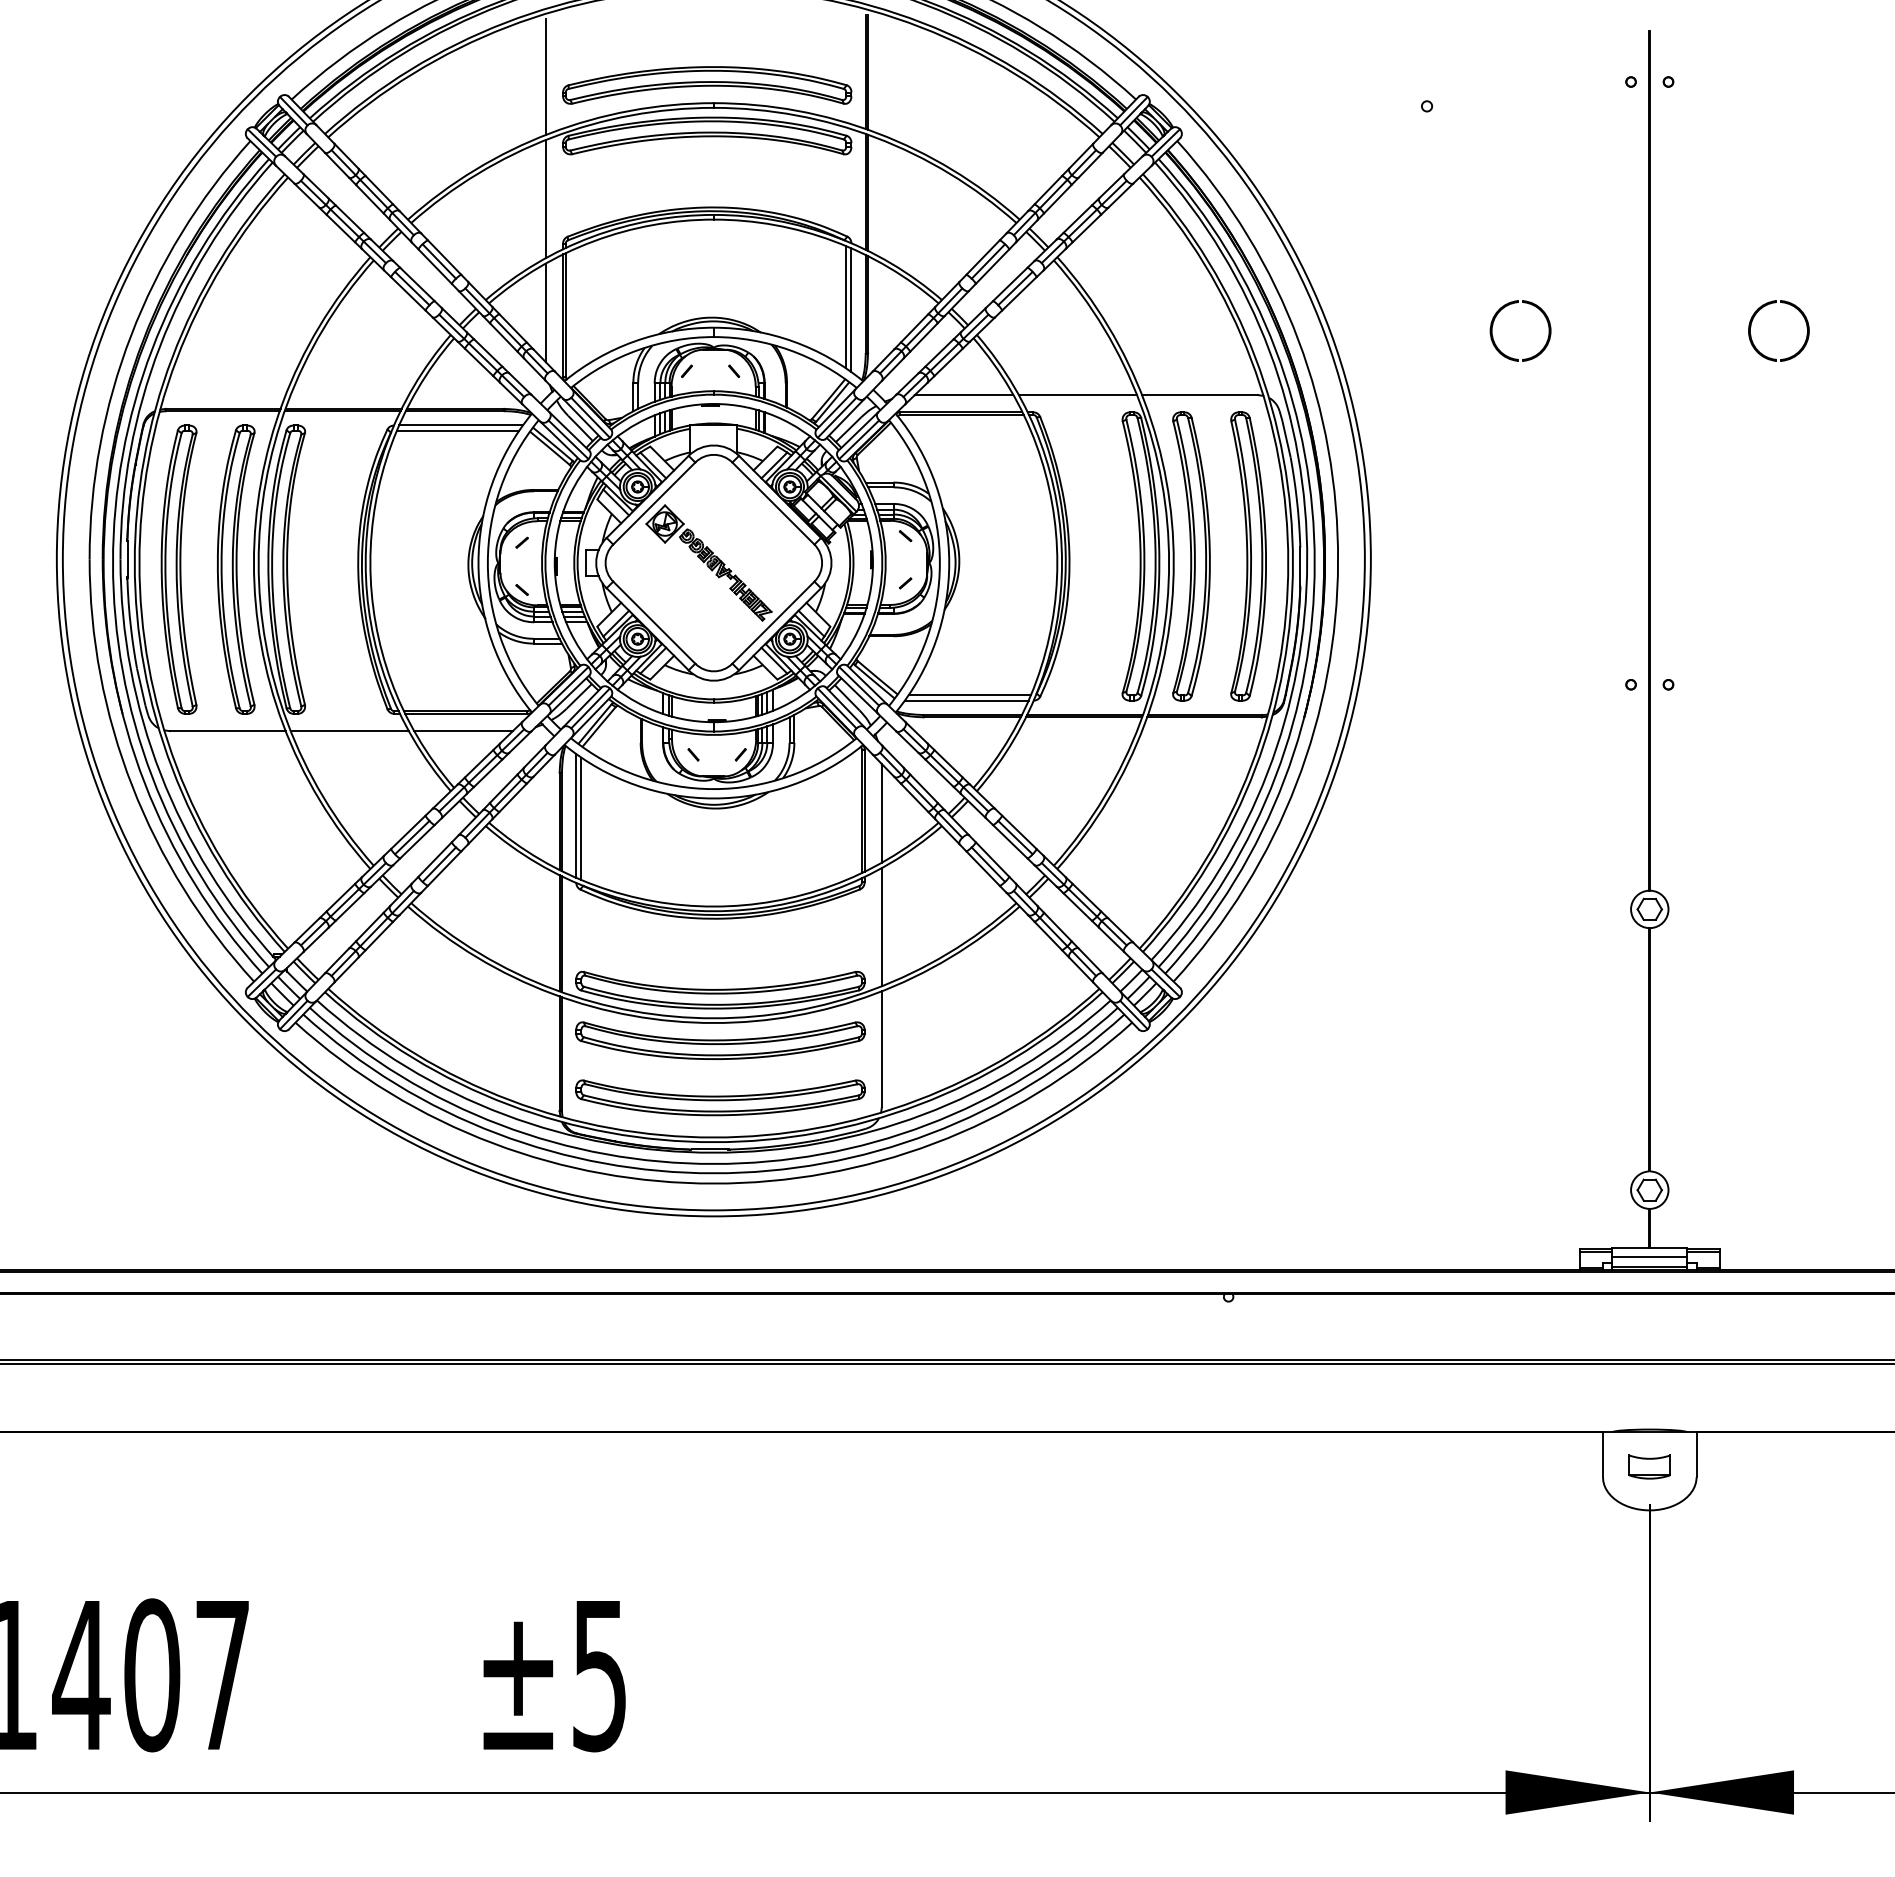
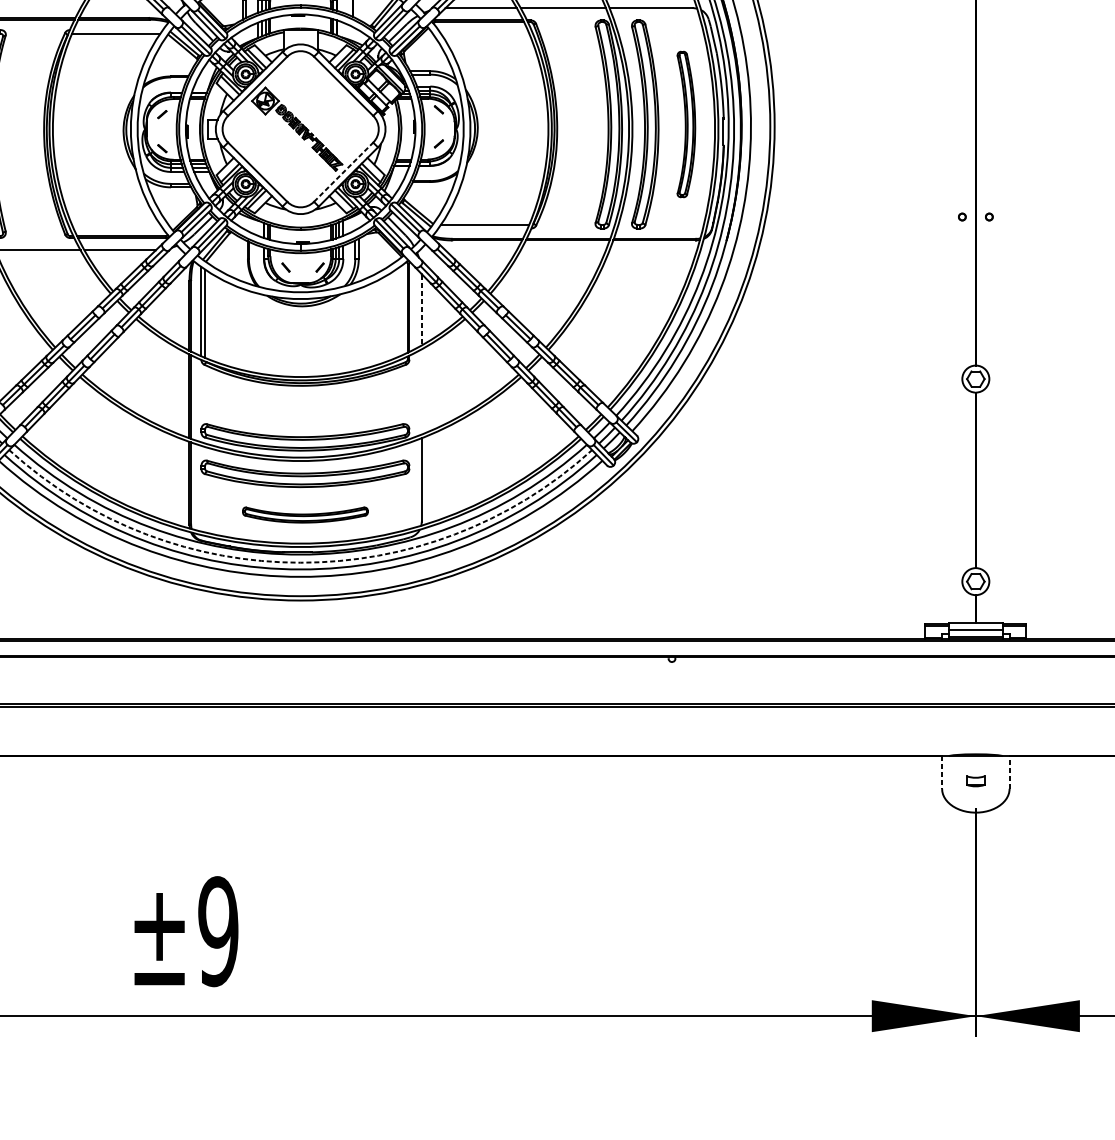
line: (460, 425) -> (117, 30), removed
part: (1248, 556) -> (686, 124), size x0.7
line: (773, 622) -> (343, 172), solid -> dashed
line: (966, 700) -> (482, 228), removed
line: (881, 814) -> (421, 310), solid -> dashed
line: (881, 927) -> (421, 392), removed
part: (720, 1097) -> (305, 514), size x0.6
arc: (713, 1163) -> (300, 562), solid -> dashed
line: (1603, 1454) -> (942, 772), solid -> dashed
line: (1696, 1454) -> (1009, 772), solid -> dashed
part: (1649, 1466) -> (975, 780), size x0.6
text: (599, 1675) -> (218, 931), ±5 -> ±9

